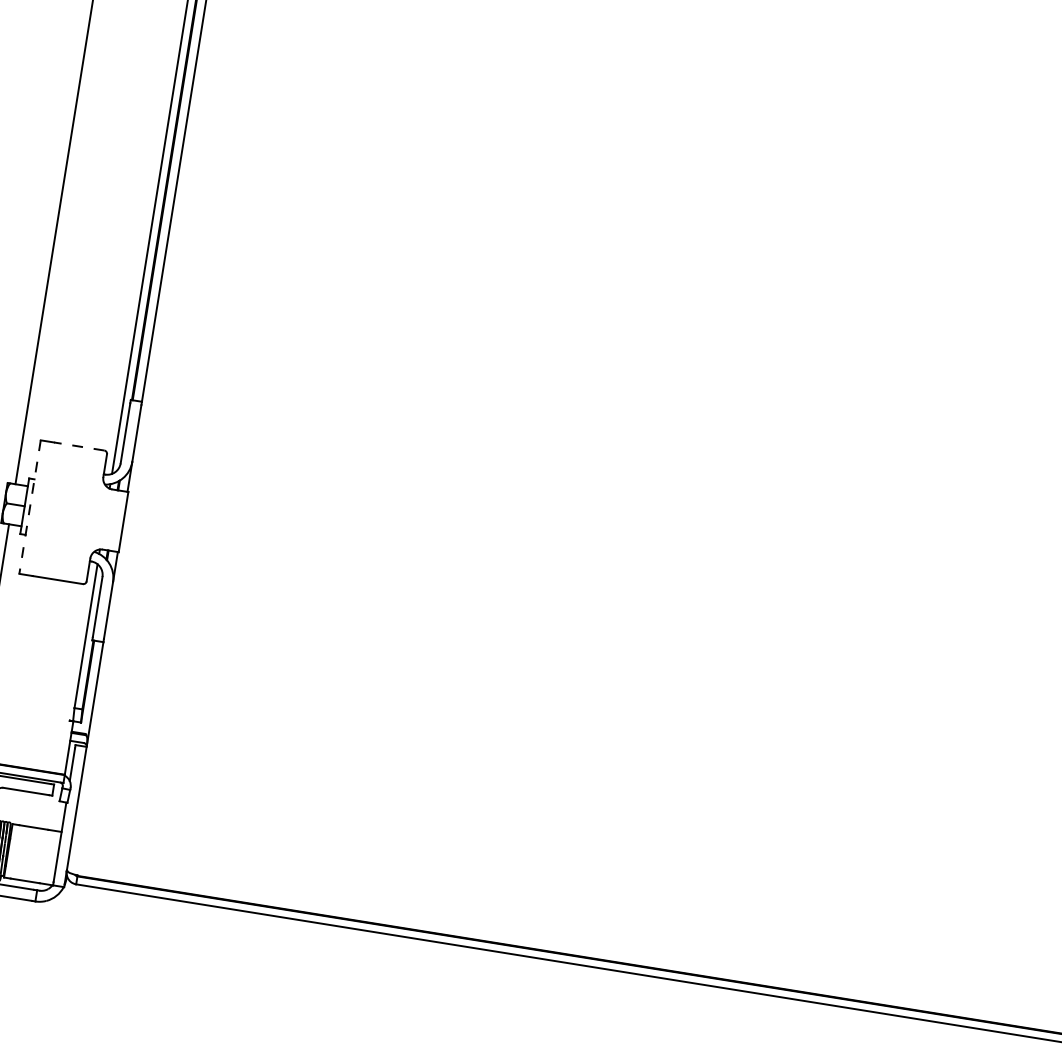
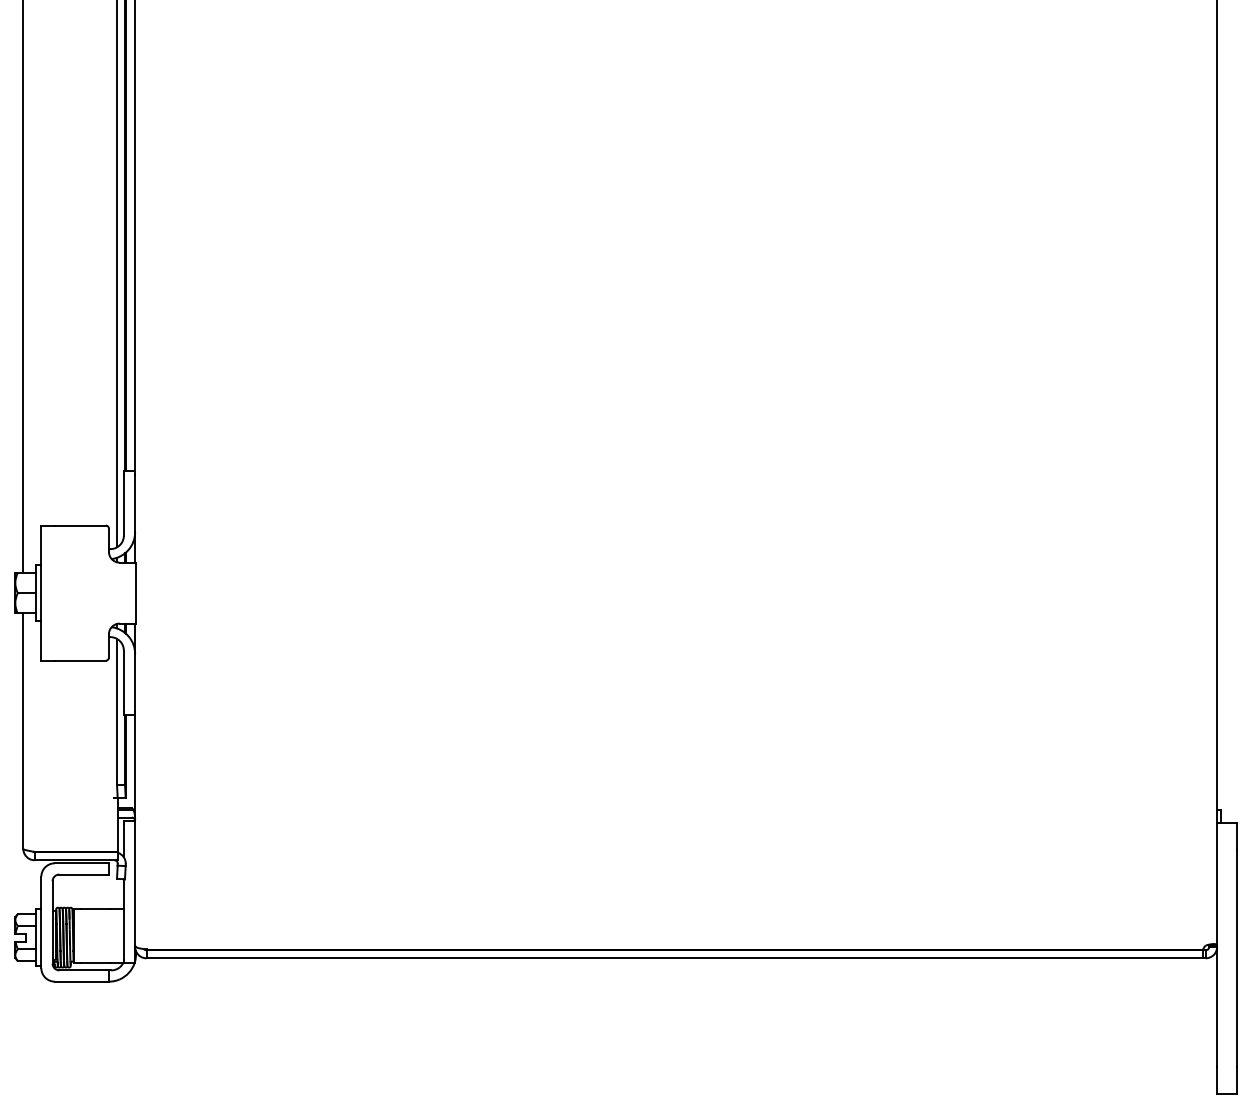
line: (78, 446) -> (79, 525), dashed -> solid
line: (30, 507) -> (41, 593), dashed -> solid

